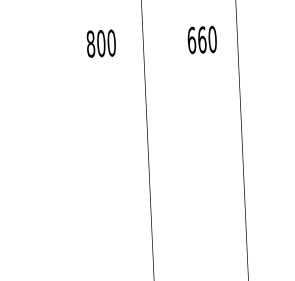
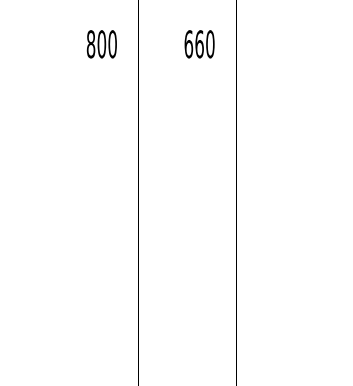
text: (202, 40) -> (199, 44), moved
text: (100, 43) -> (101, 44), moved

